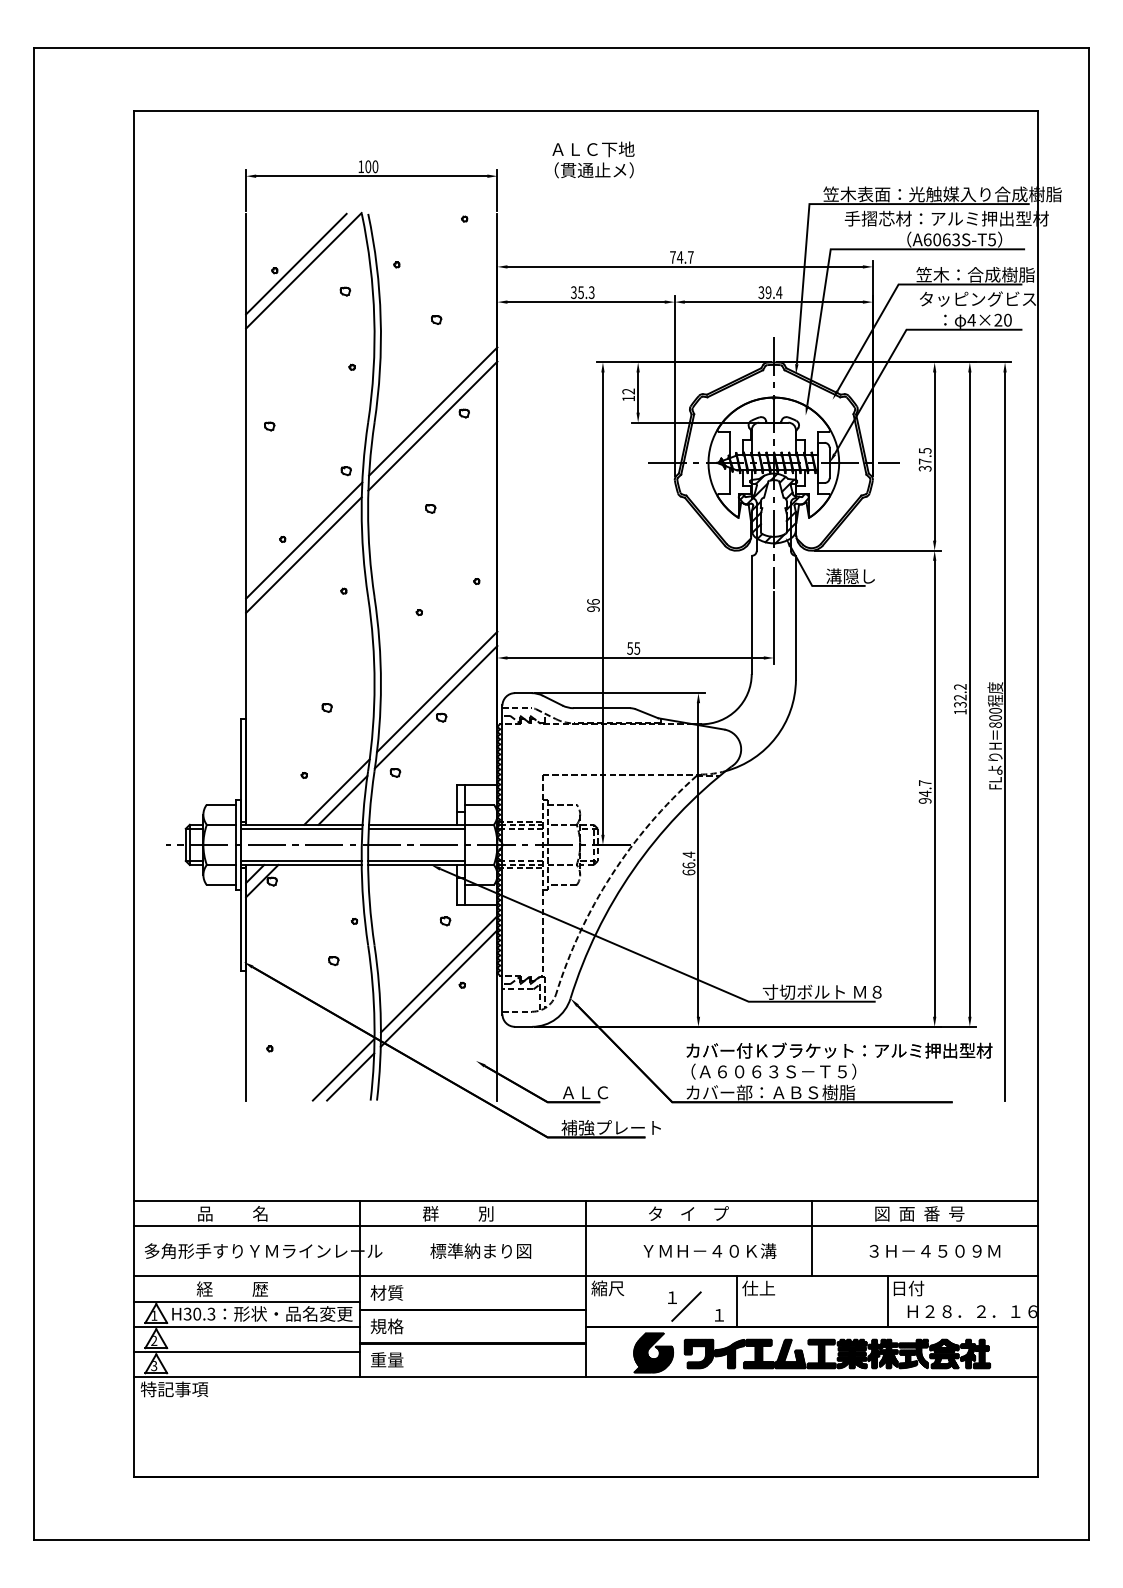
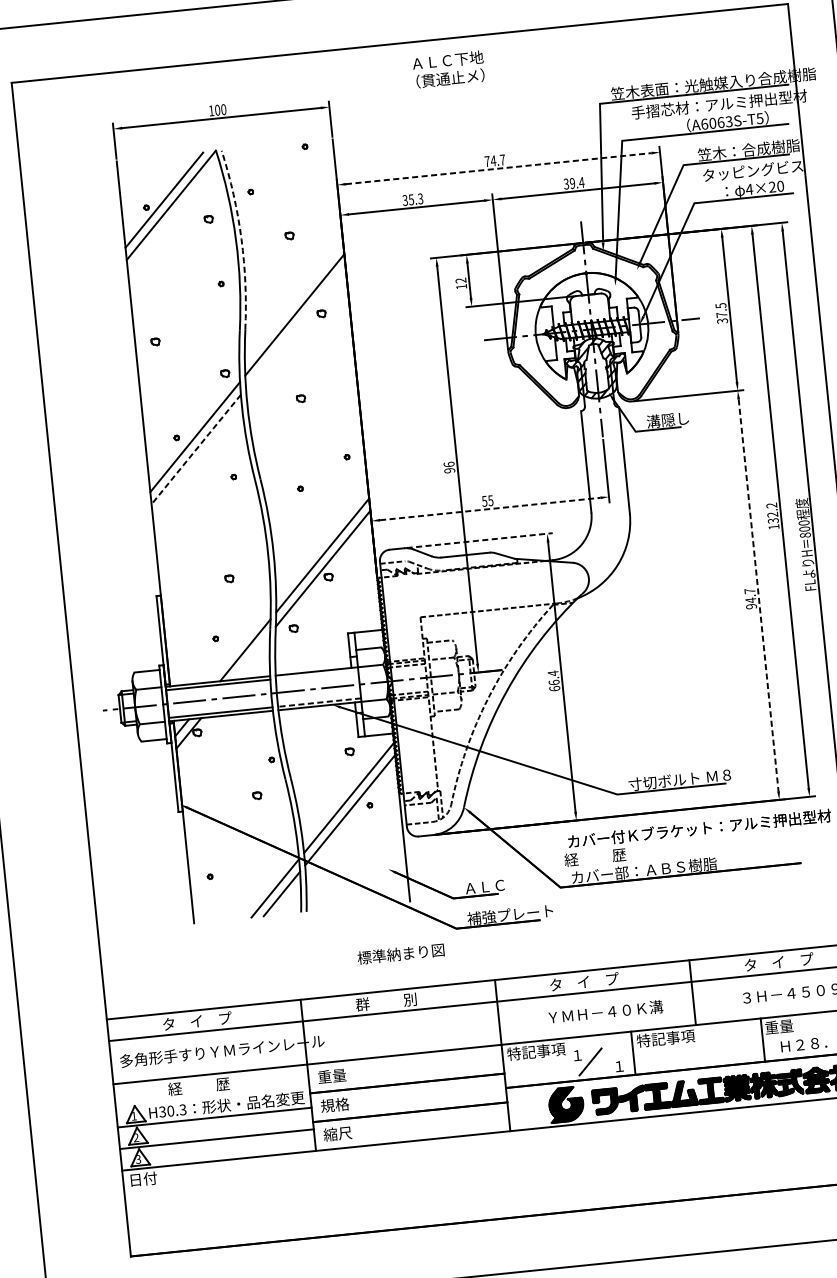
text: (593, 159) -> (448, 69), moved
line: (685, 266) -> (498, 168), solid -> dashed
arc: (380, 318) -> (241, 239), solid -> dashed
line: (432, 425) -> (295, 326), removed
line: (303, 555) -> (195, 449), solid -> dashed
line: (636, 657) -> (490, 508), solid -> dashed
line: (619, 693) -> (479, 540), solid -> dashed
line: (934, 789) -> (758, 595), solid -> dashed
line: (342, 799) -> (250, 656), removed
line: (416, 828) -> (316, 674), removed
line: (415, 860) -> (318, 702), solid -> dashed
text: (768, 1071) -> (640, 852), （Ａ６０６３Ｓ－Ｔ５） -> 経          歴
text: (238, 1213) -> (197, 1021), 品          名 -> タ    イ    プ
text: (919, 1213) -> (782, 961), 図  面  番  号 -> タ    イ    プ
text: (480, 1250) -> (400, 953), moved
text: (624, 1288) -> (535, 1051), 縮尺 -> 特記事項
text: (775, 1288) -> (665, 1038), 仕上 -> 特記事項
text: (907, 1288) -> (778, 1027), 日付 -> 重量
text: (386, 1292) -> (331, 1075), 材質 -> 重量
line: (246, 1301) -> (212, 1095), removed
text: (386, 1359) -> (337, 1133), 重量 -> 縮尺
text: (174, 1389) -> (157, 1177), 特記事項 -> 日付

